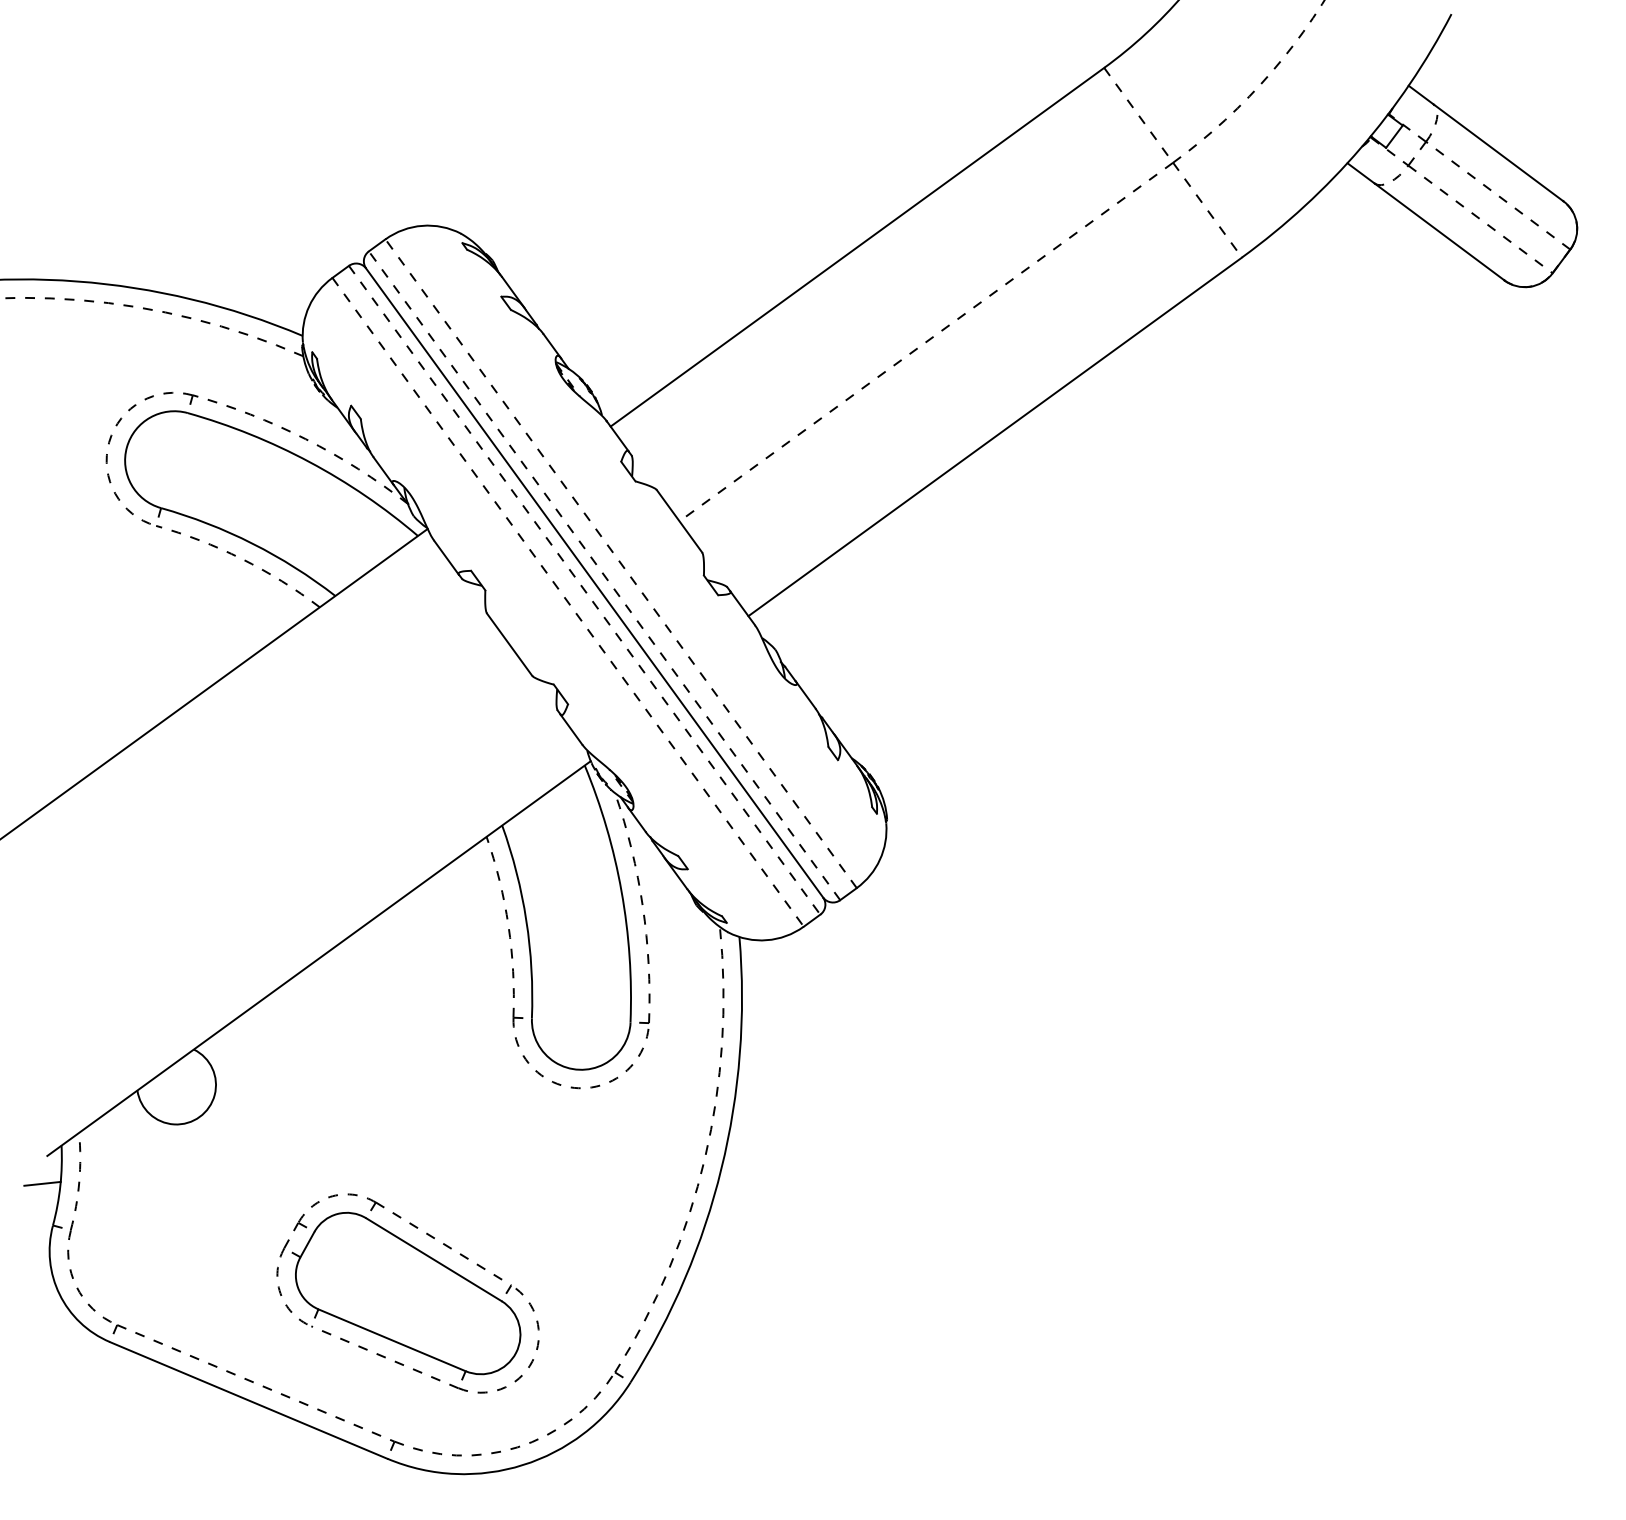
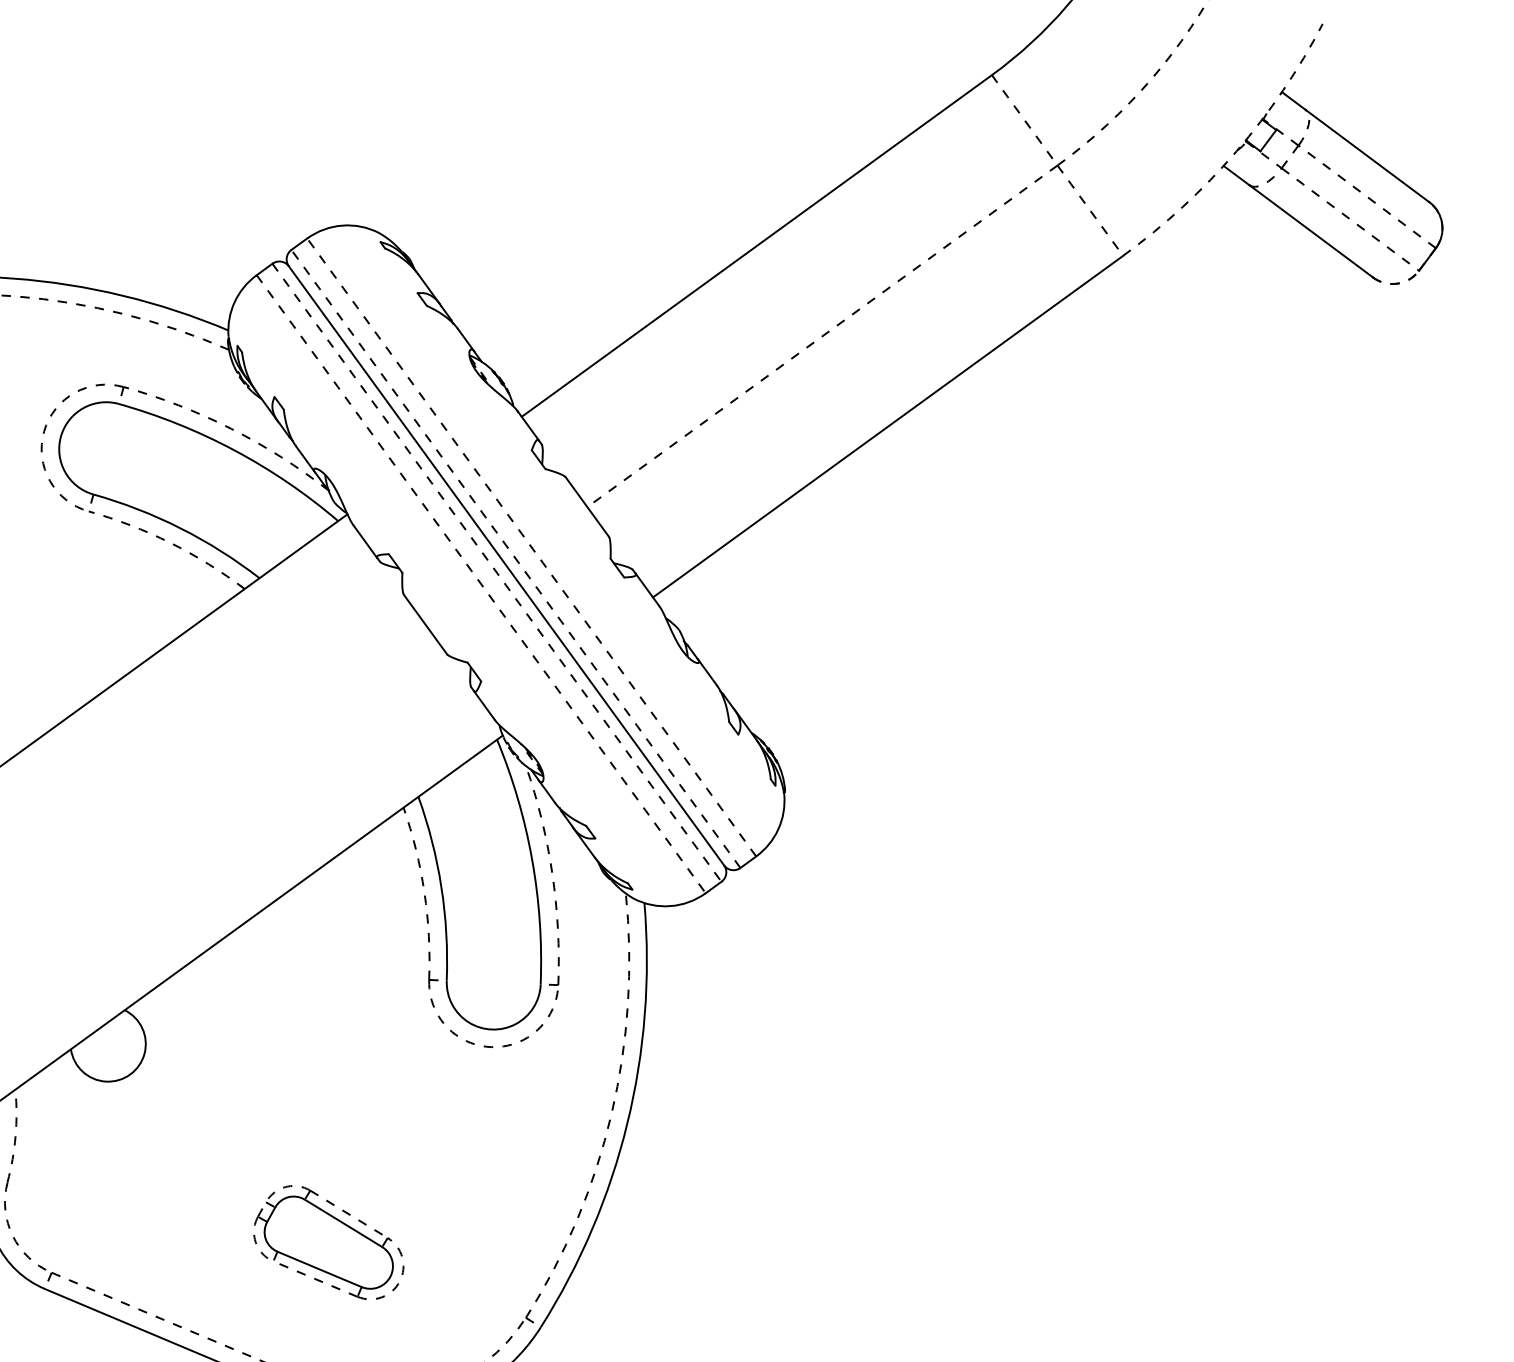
arc: (1360, 148) -> (1236, 151), solid -> dashed
arc: (1529, 286) -> (1397, 283), solid -> dashed
part: (407, 1293) -> (328, 1242), size x0.6

